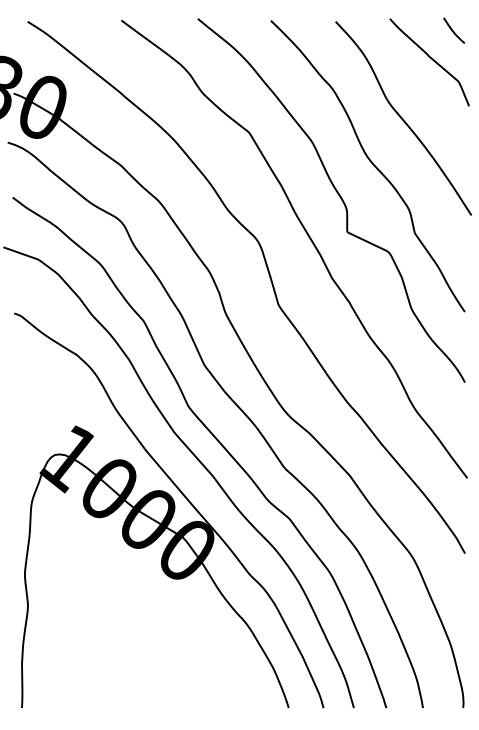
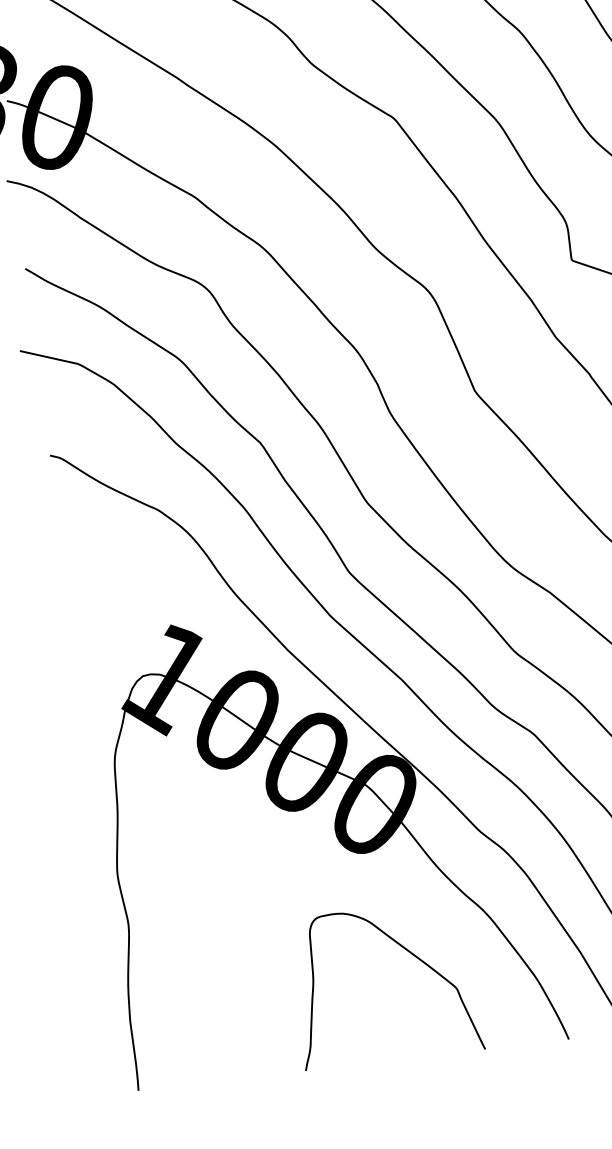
curve: (195, 642) -> (405, 951), added

